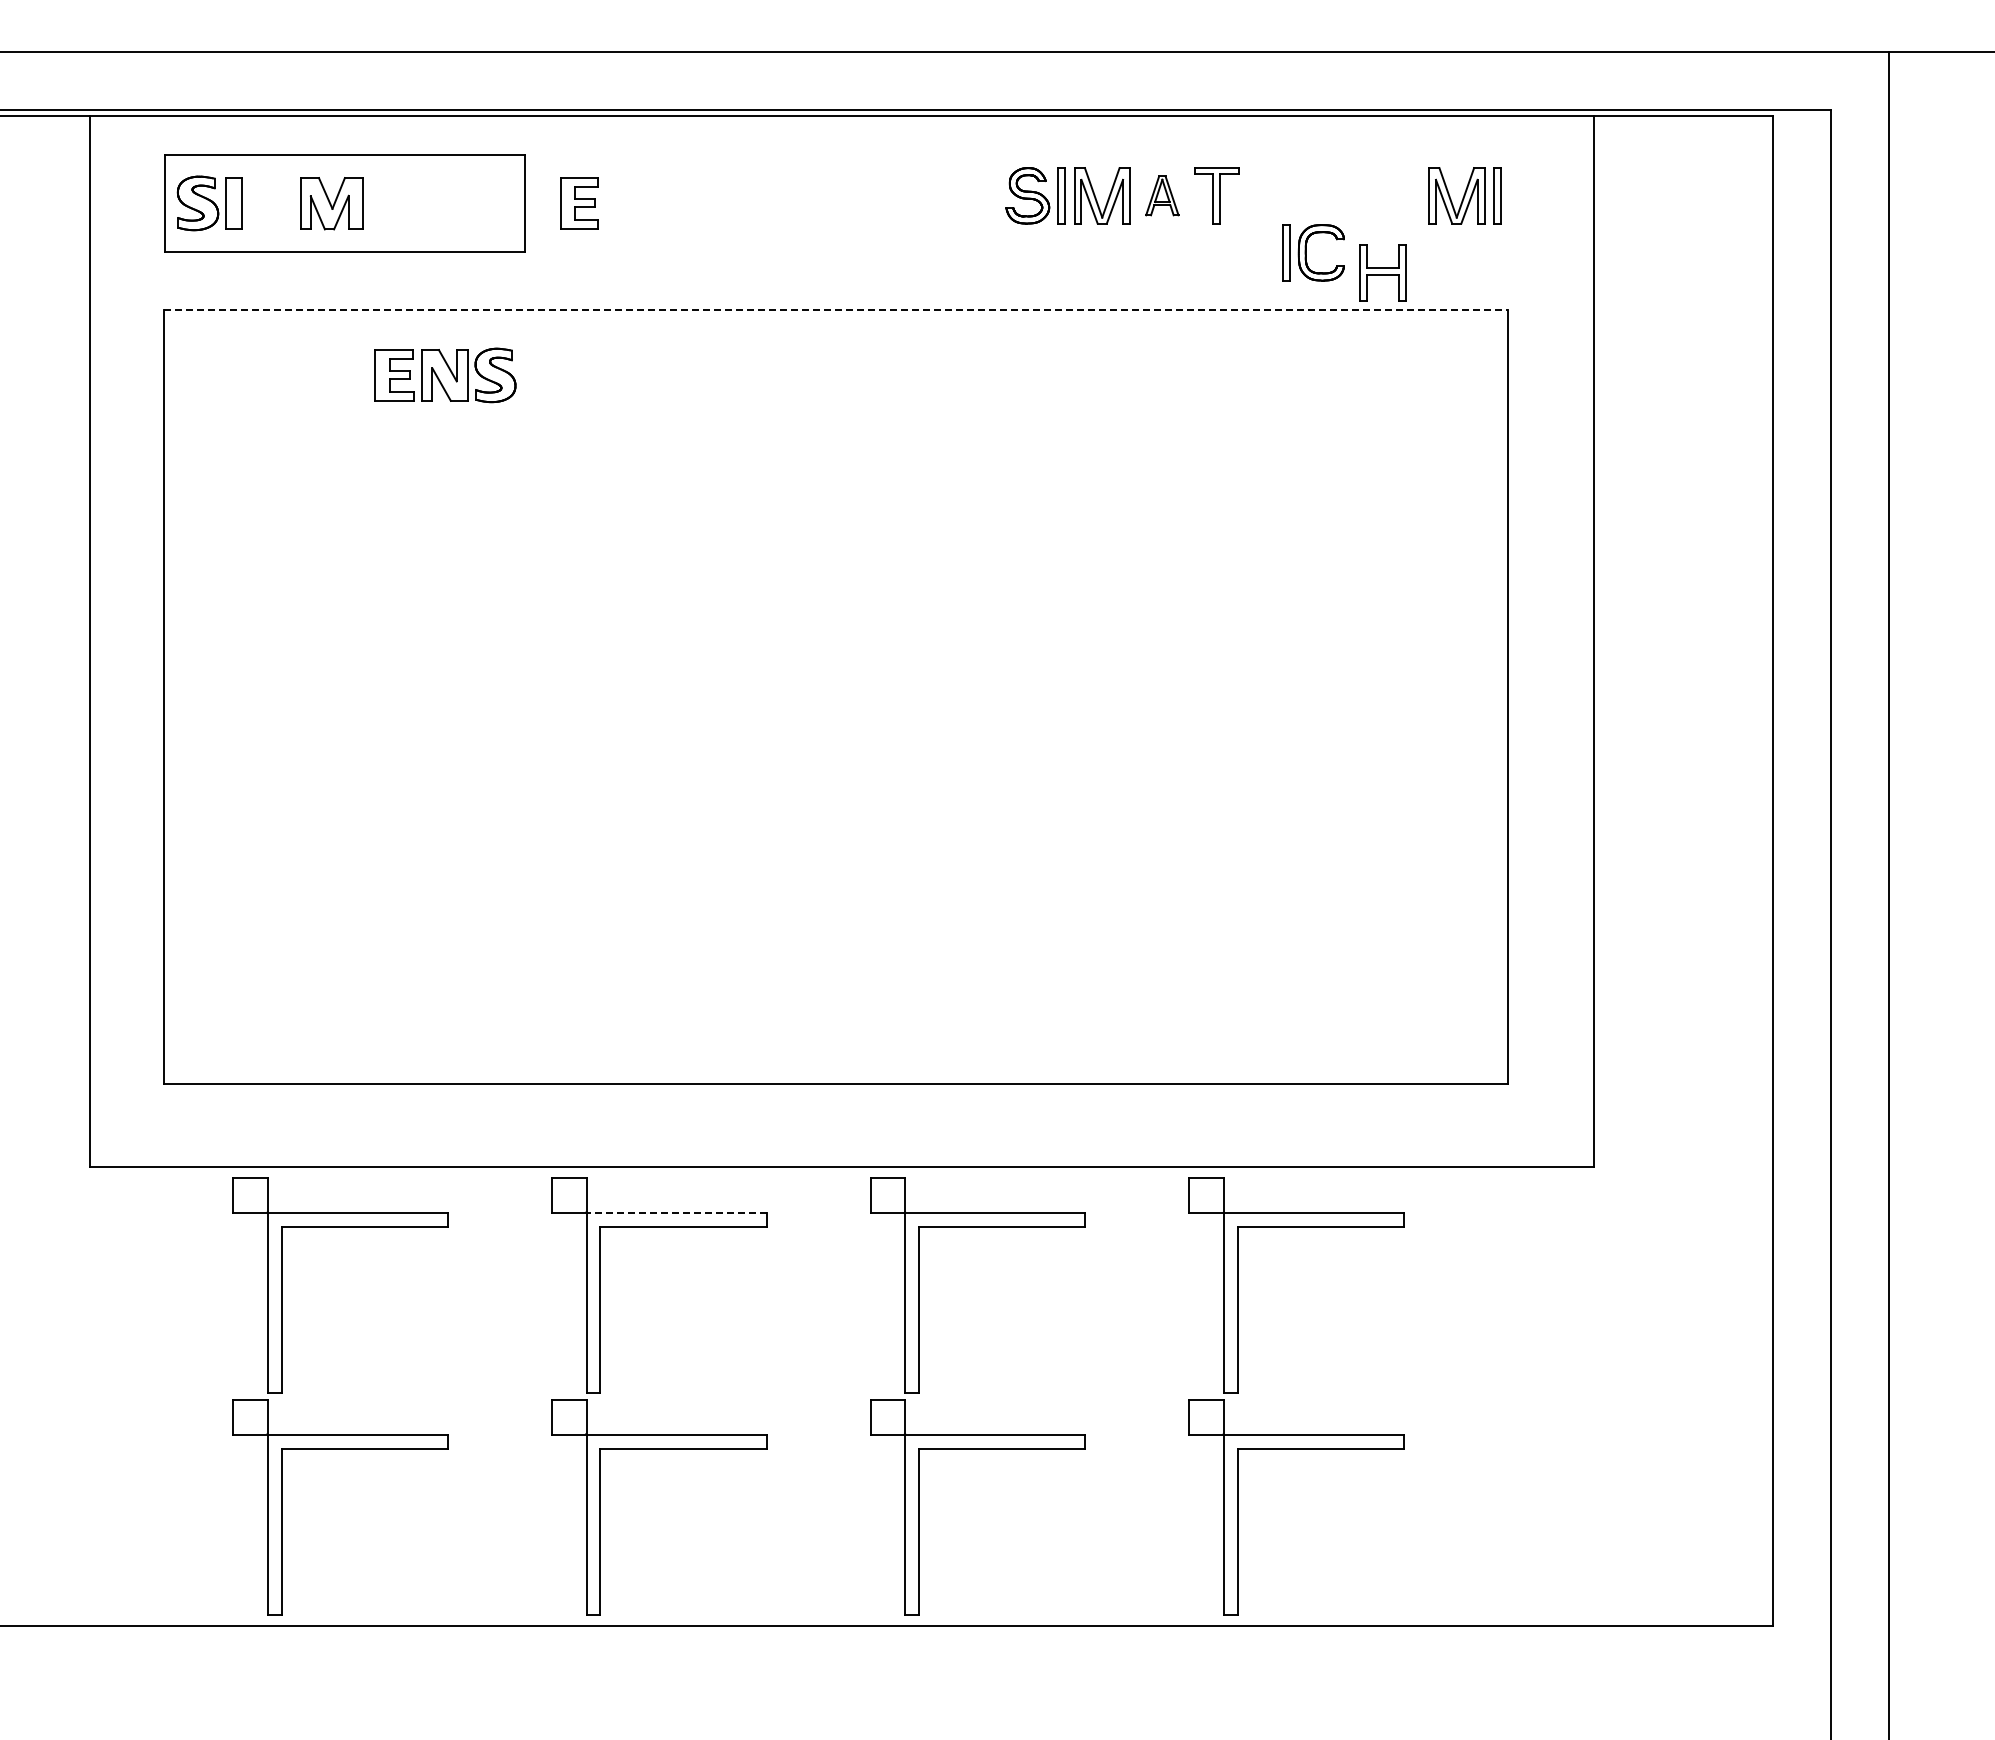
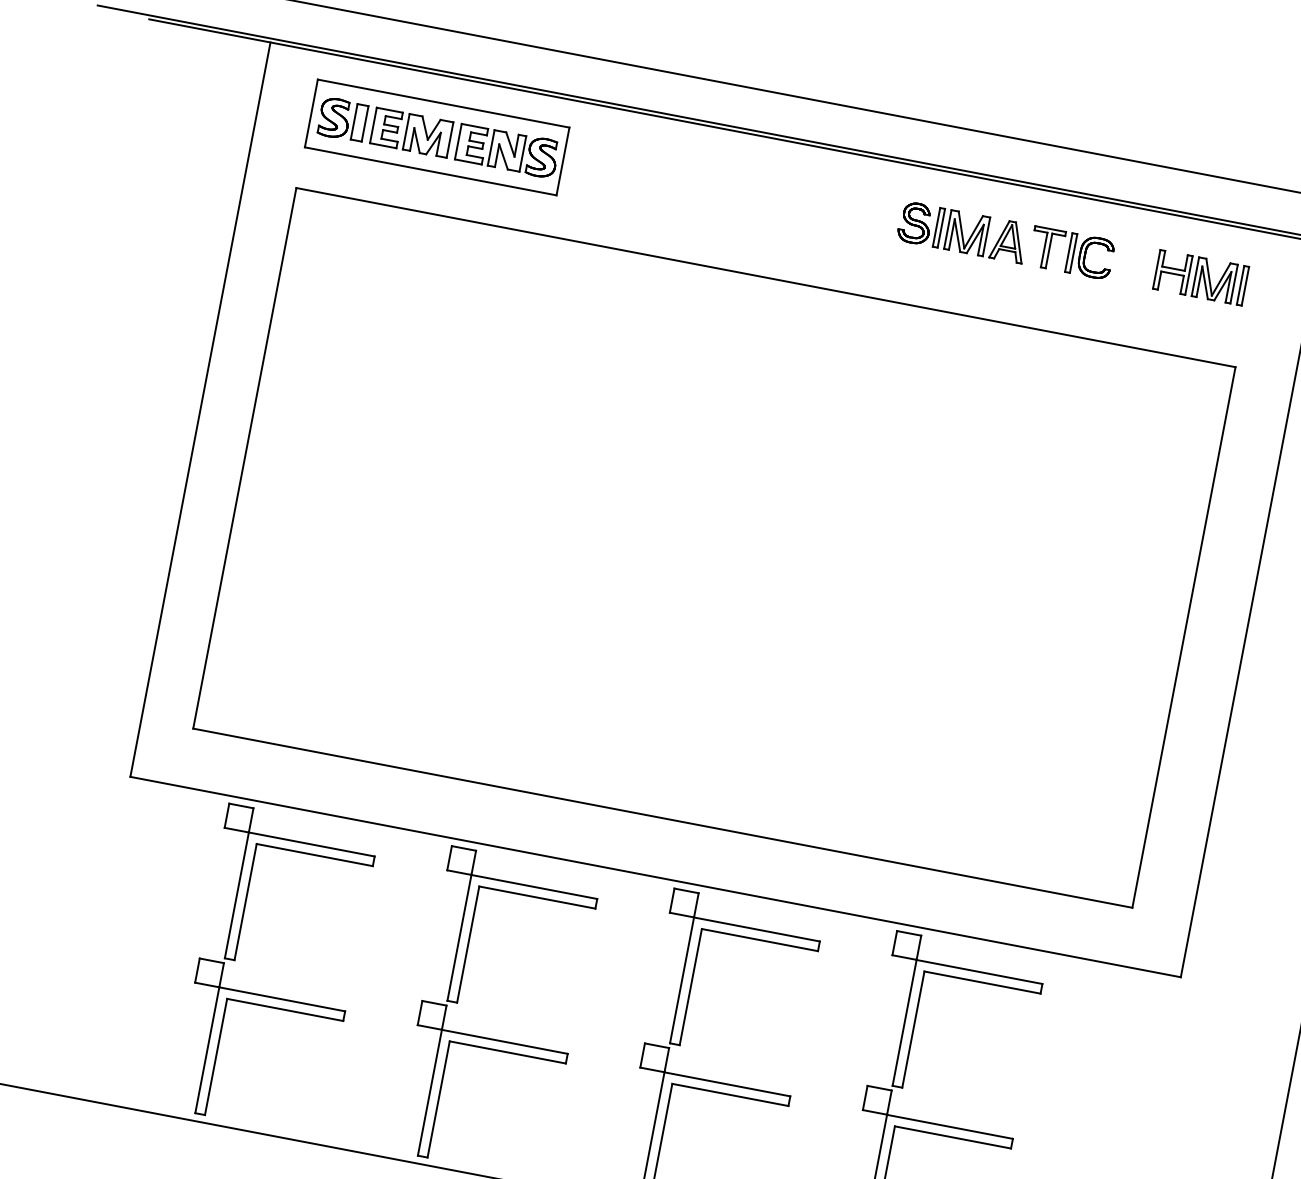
part: (1162, 195) -> (1009, 241), size x1.43
part: (579, 203) -> (386, 128), moved
part: (1306, 252) -> (1085, 255), moved
part: (1382, 272) -> (1172, 272), moved
line: (836, 310) -> (766, 277), dashed -> solid
part: (445, 375) -> (507, 151), moved
line: (676, 1213) -> (534, 887), dashed -> solid

